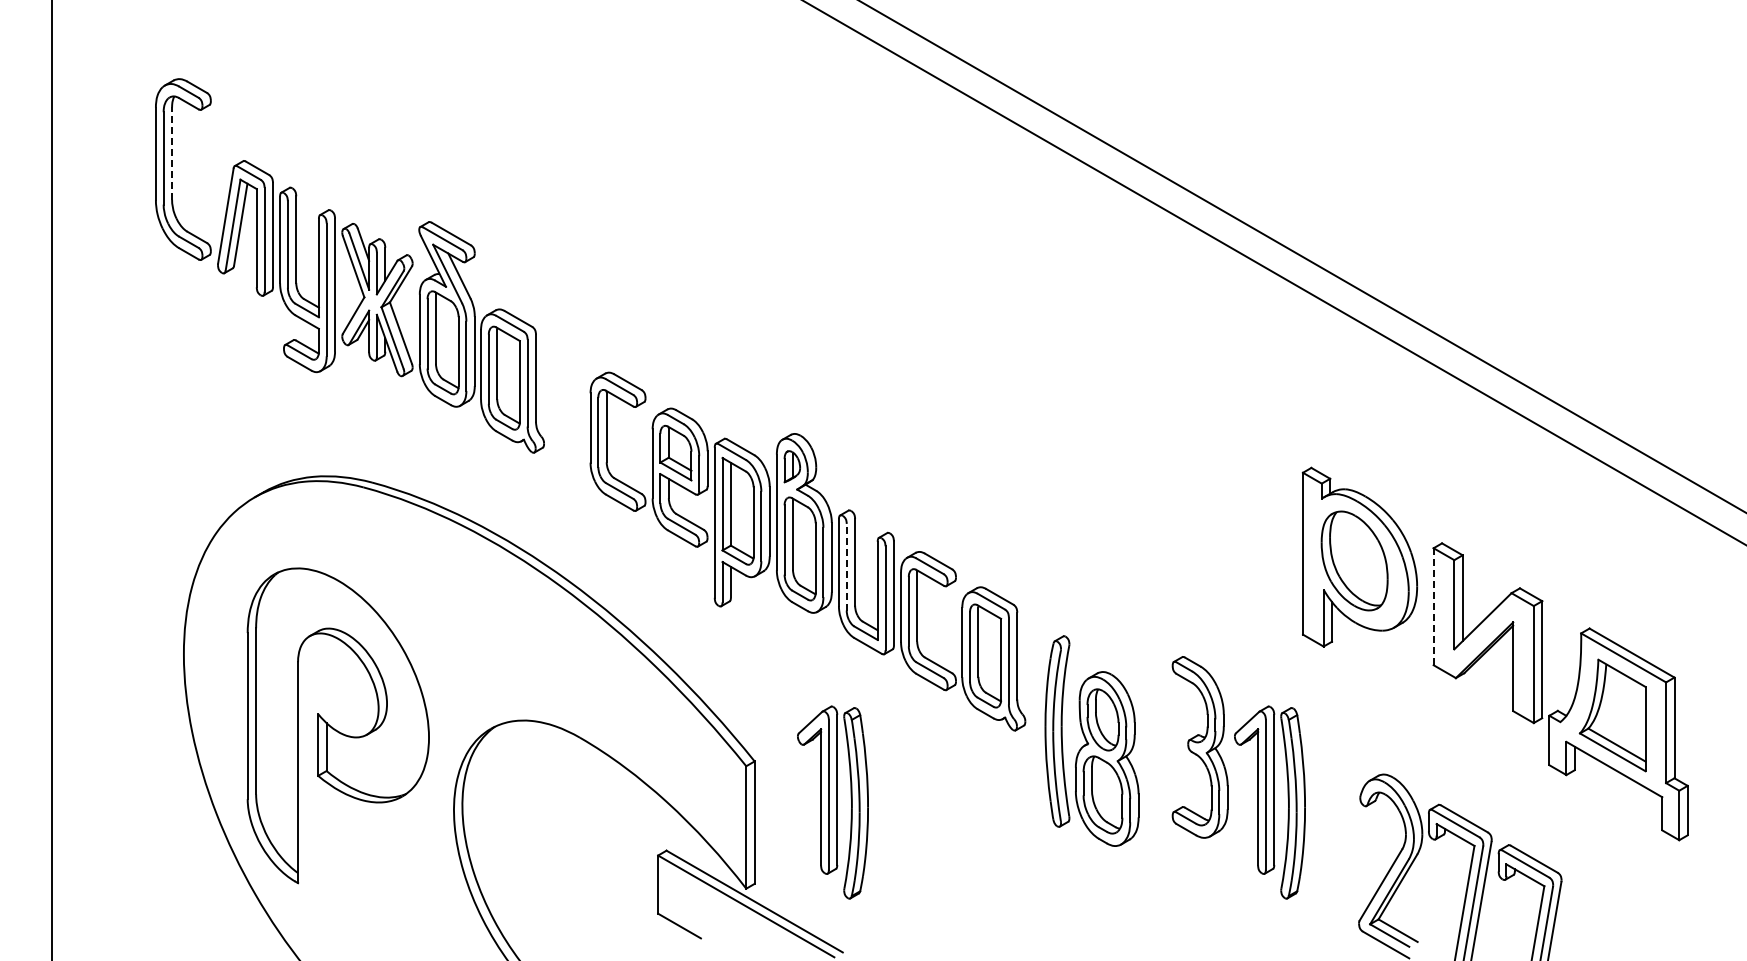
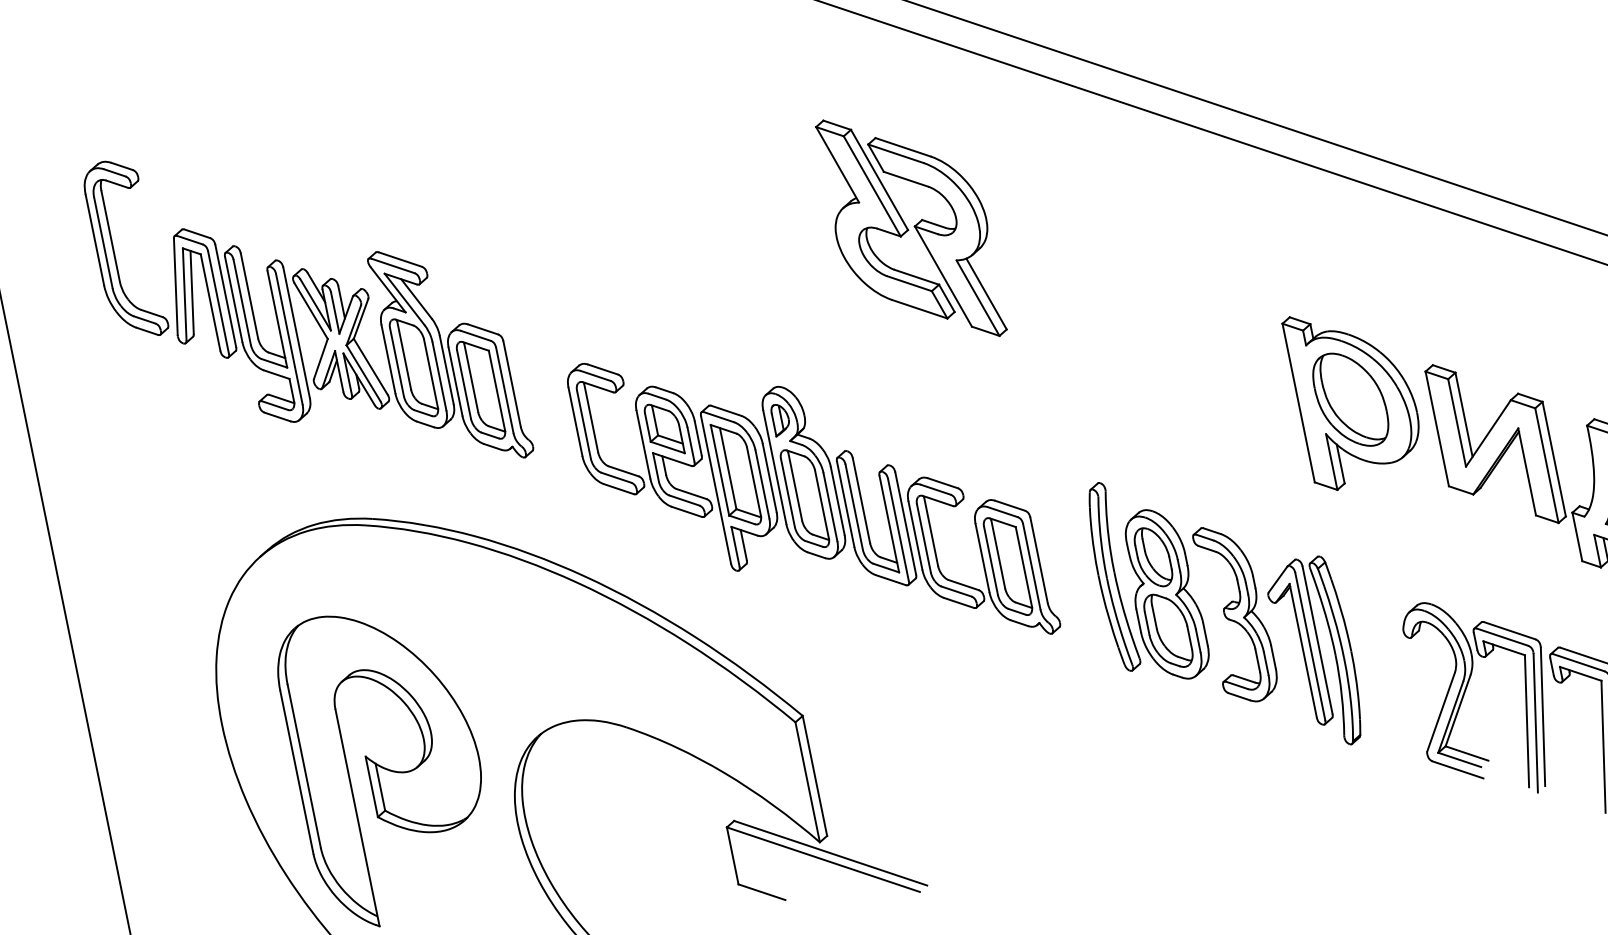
line: (172, 153) -> (111, 236), dashed -> solid
part: (958, 305) -> (911, 228), added
line: (846, 566) -> (853, 506), dashed -> solid
line: (1433, 607) -> (1437, 429), dashed -> solid
part: (1091, 740) -> (1146, 579), moved
part: (832, 802) -> (887, 740), removed

